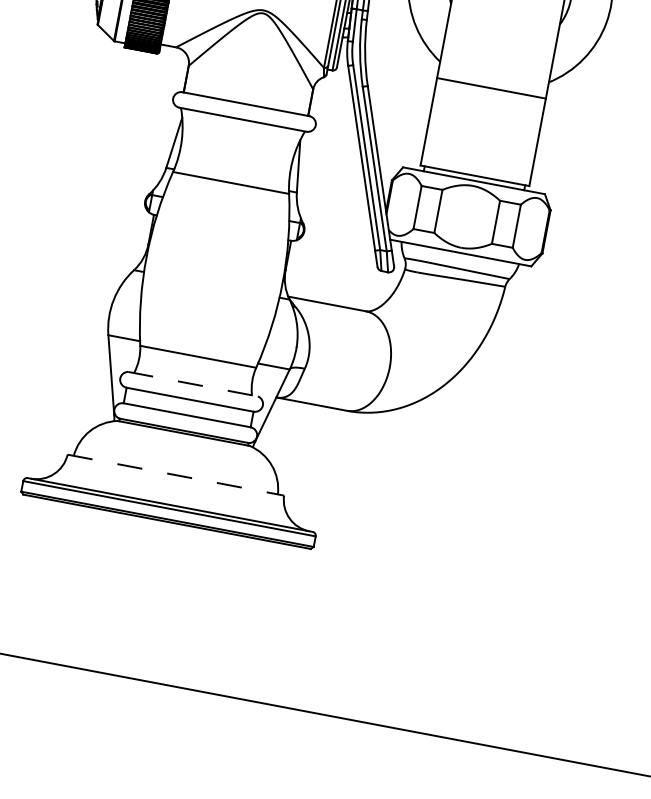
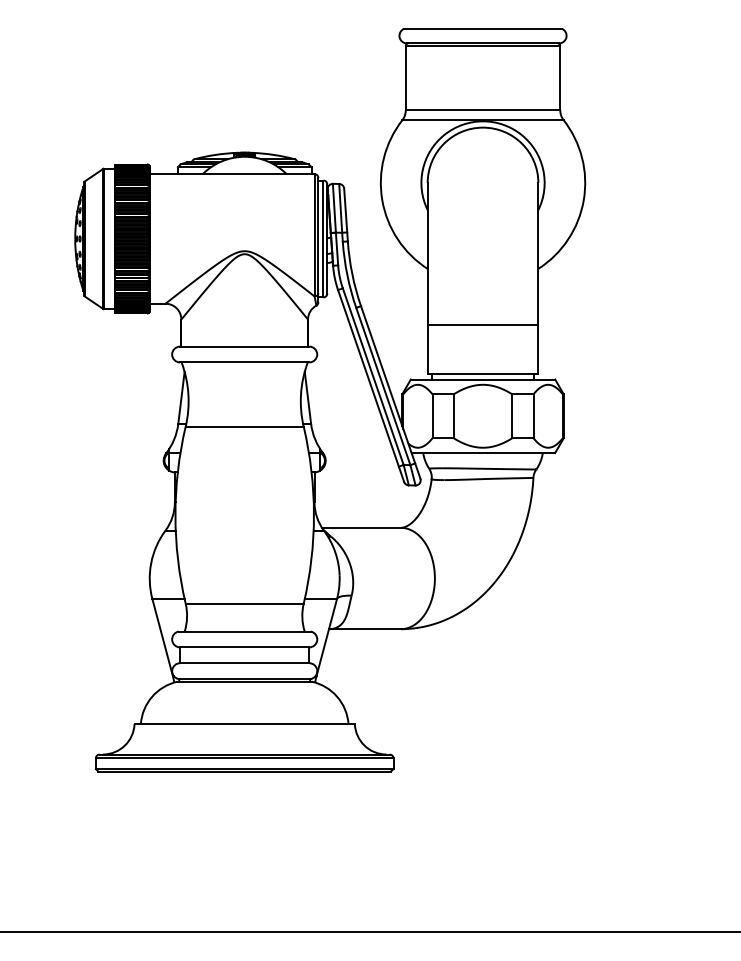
line: (490, 88) -> (482, 325), moved
line: (193, 384) -> (245, 631), dashed -> solid
line: (176, 475) -> (245, 724), dashed -> solid

